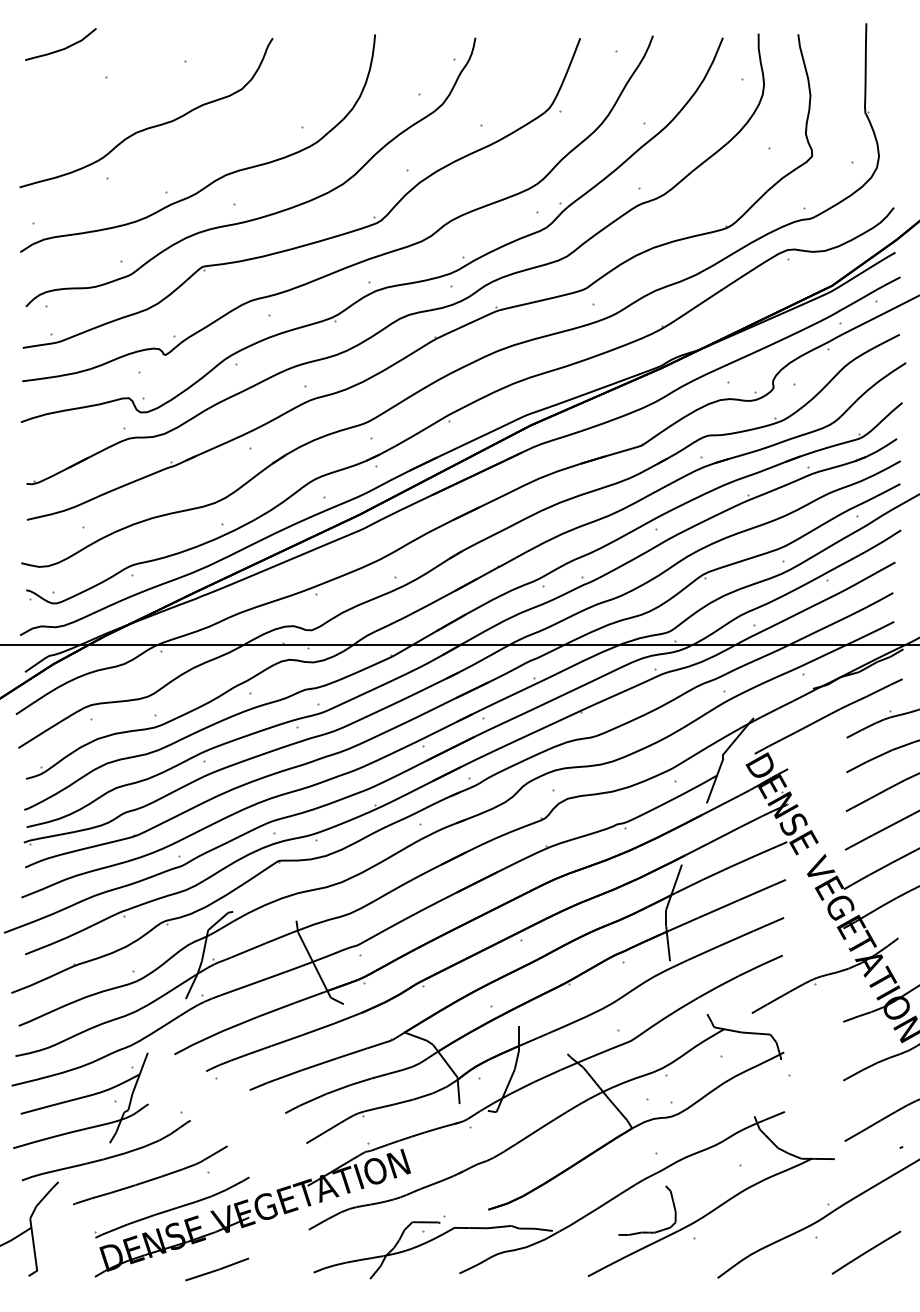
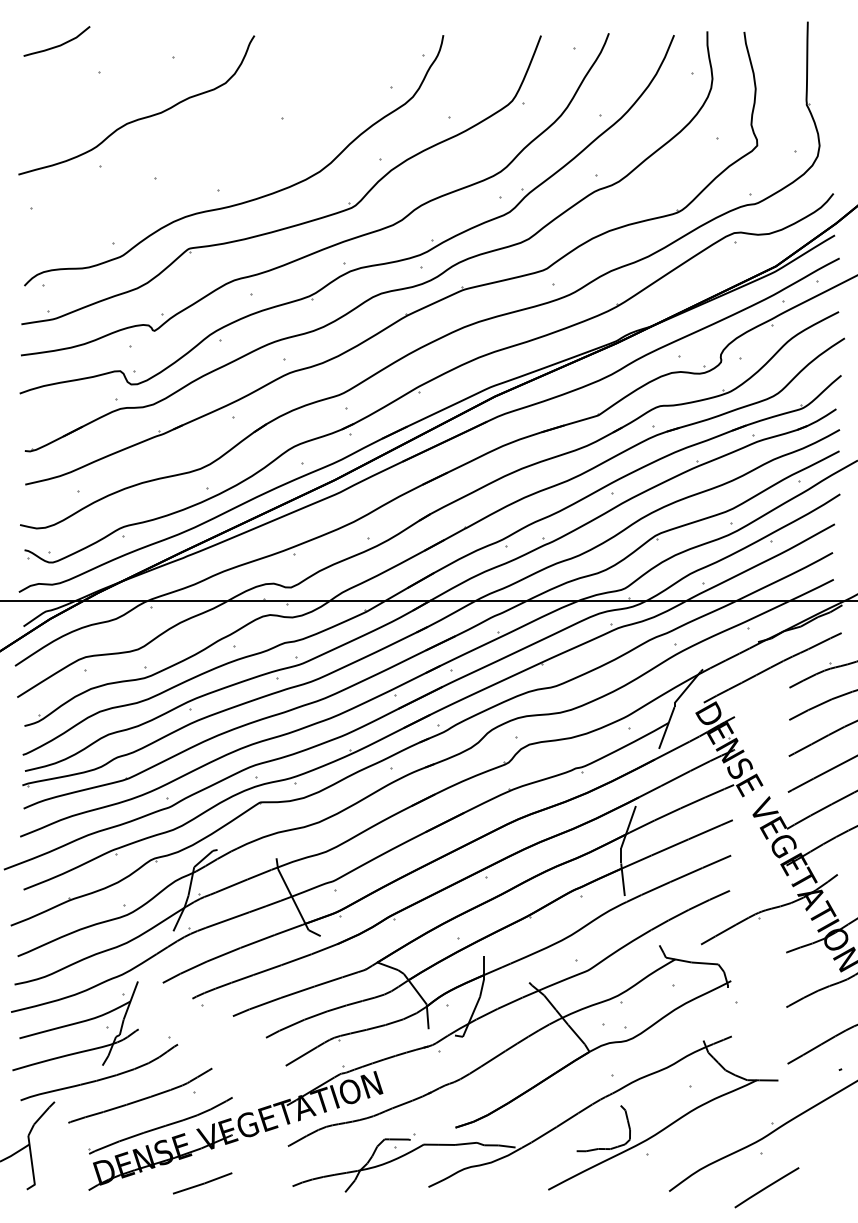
curve: (214, 179) -> (200, 167), removed
line: (866, 1252) -> (766, 1187), moved

